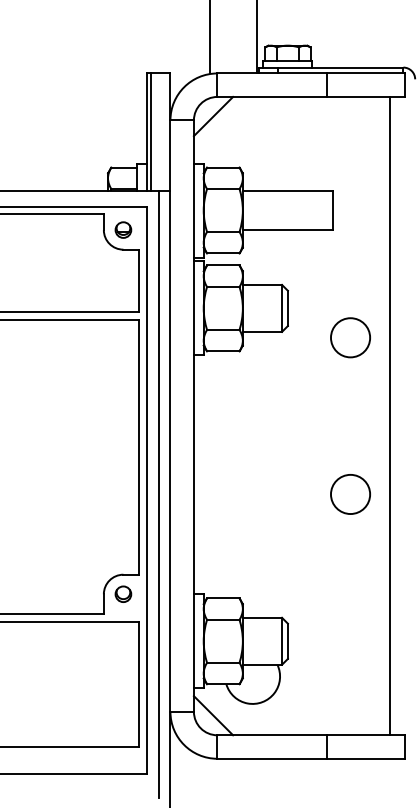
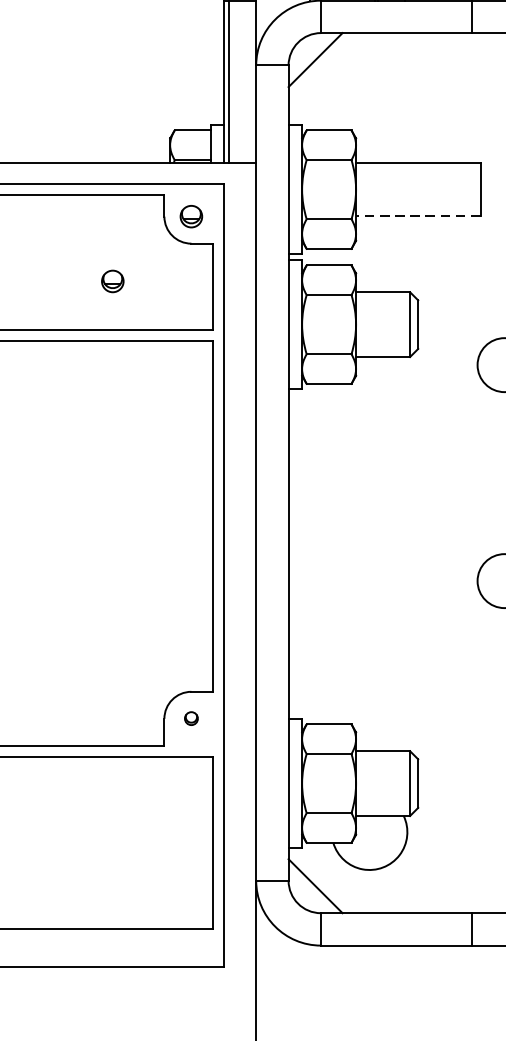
line: (287, 229) -> (417, 215), solid -> dashed
part: (66, 276) -> (112, 280), added
line: (158, 493) -> (239, 579), removed
part: (123, 593) -> (191, 717), size x0.6

